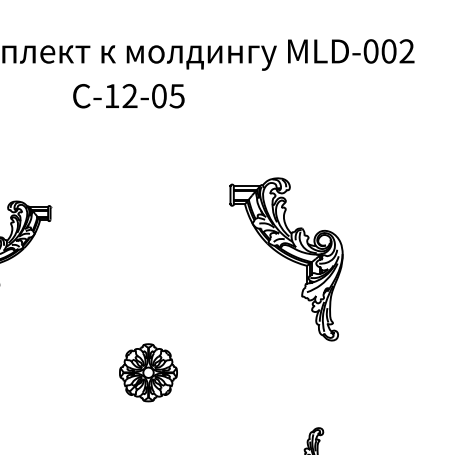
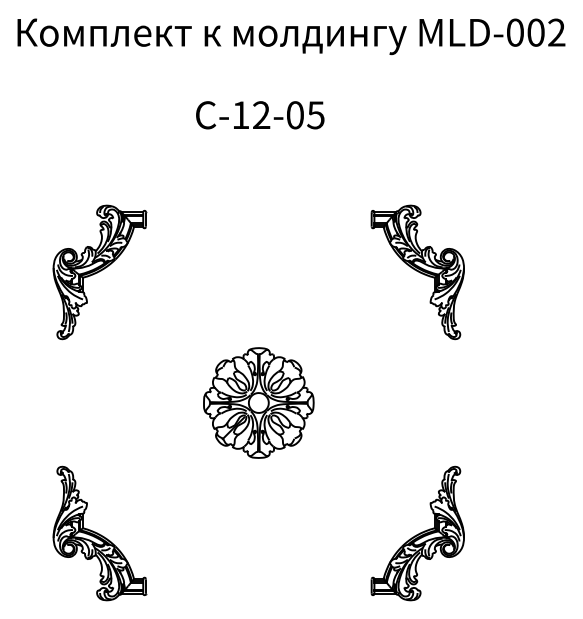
text: (129, 96) -> (260, 115), moved
part: (286, 259) -> (417, 272), size x0.71
part: (148, 372) -> (258, 402), size x1.67

